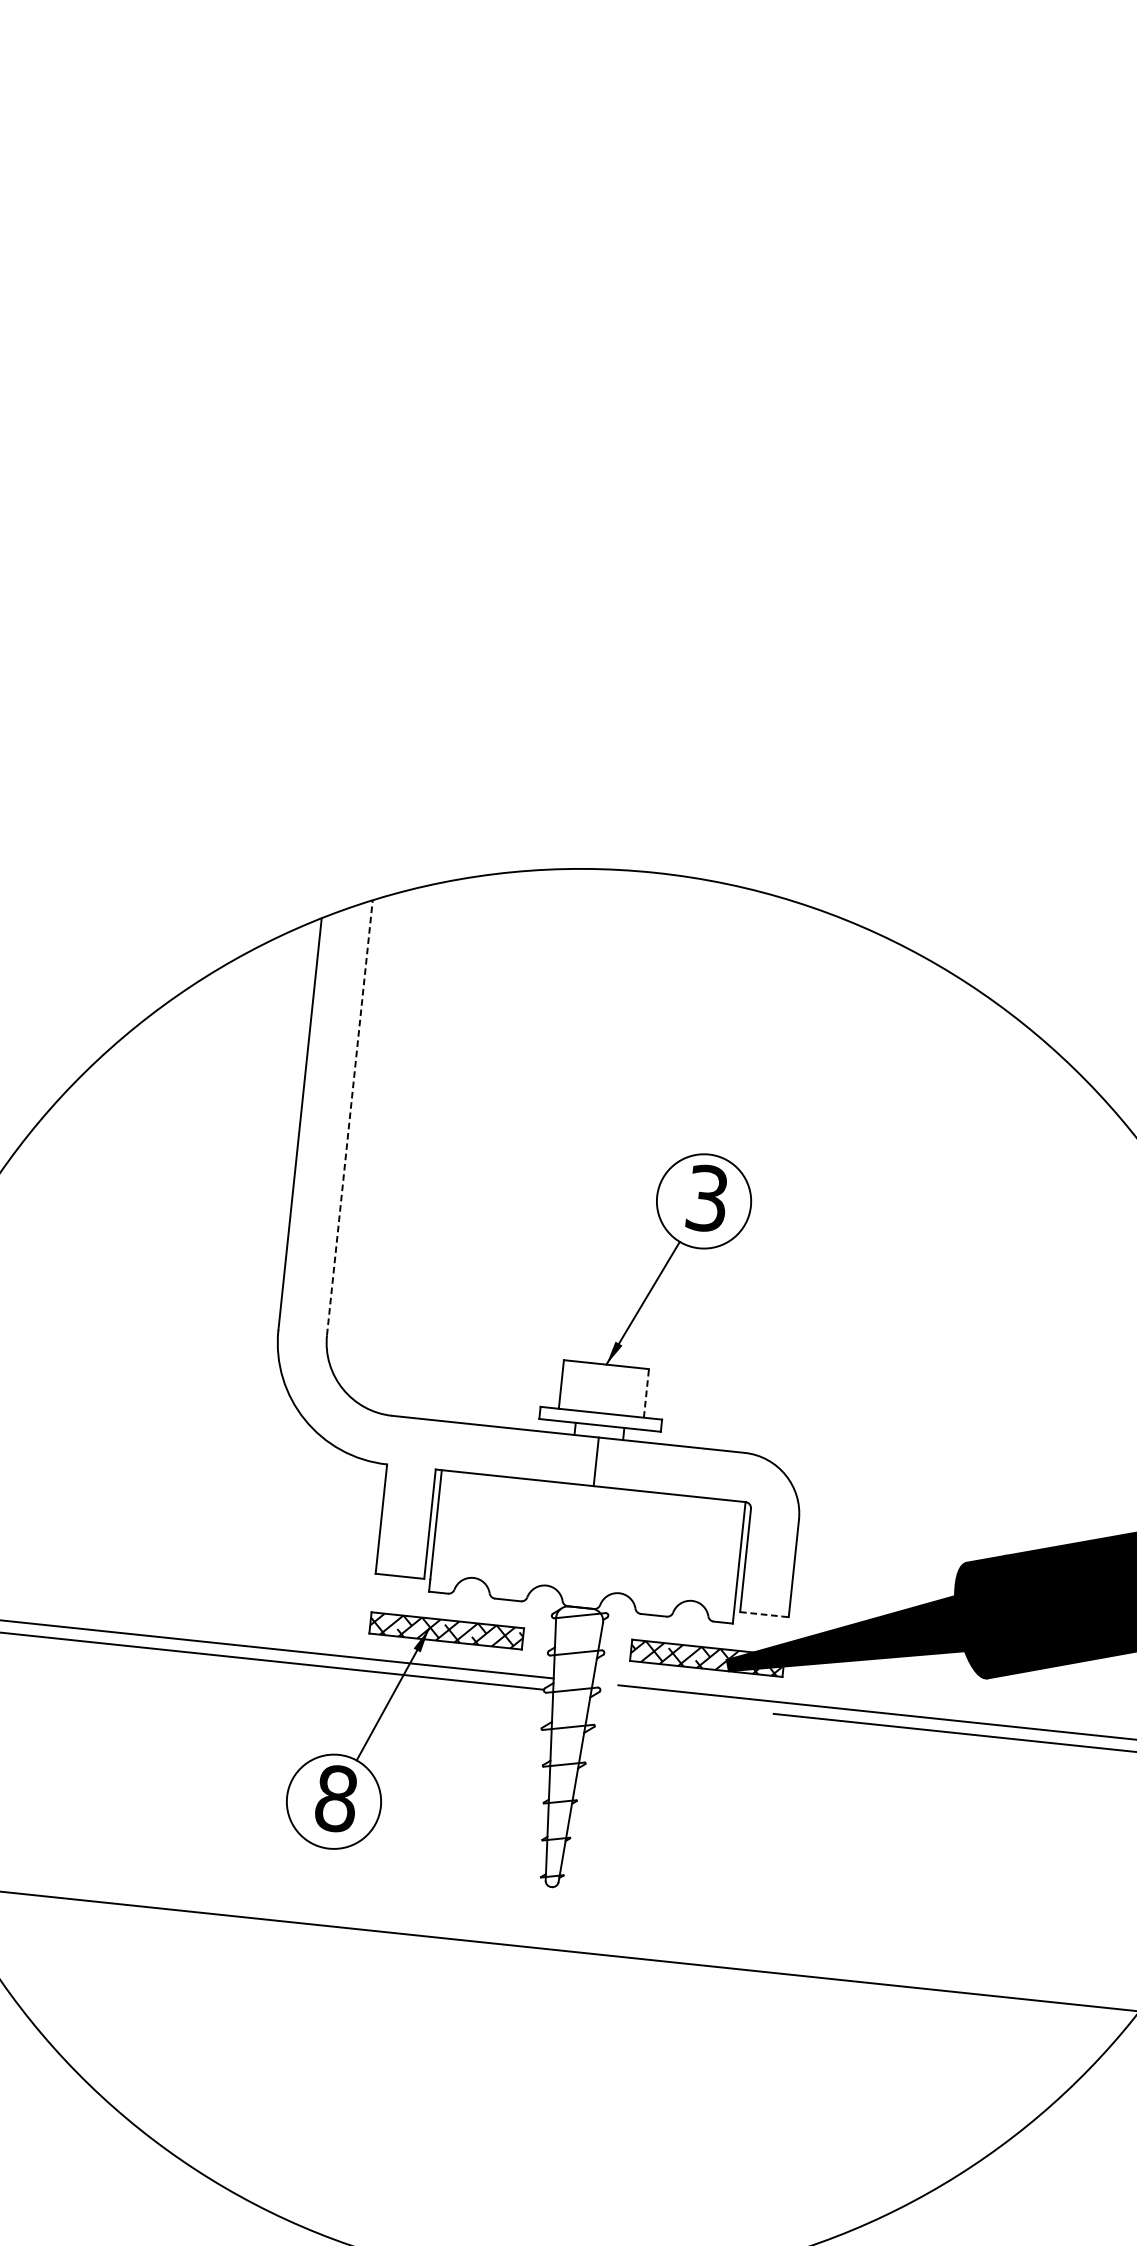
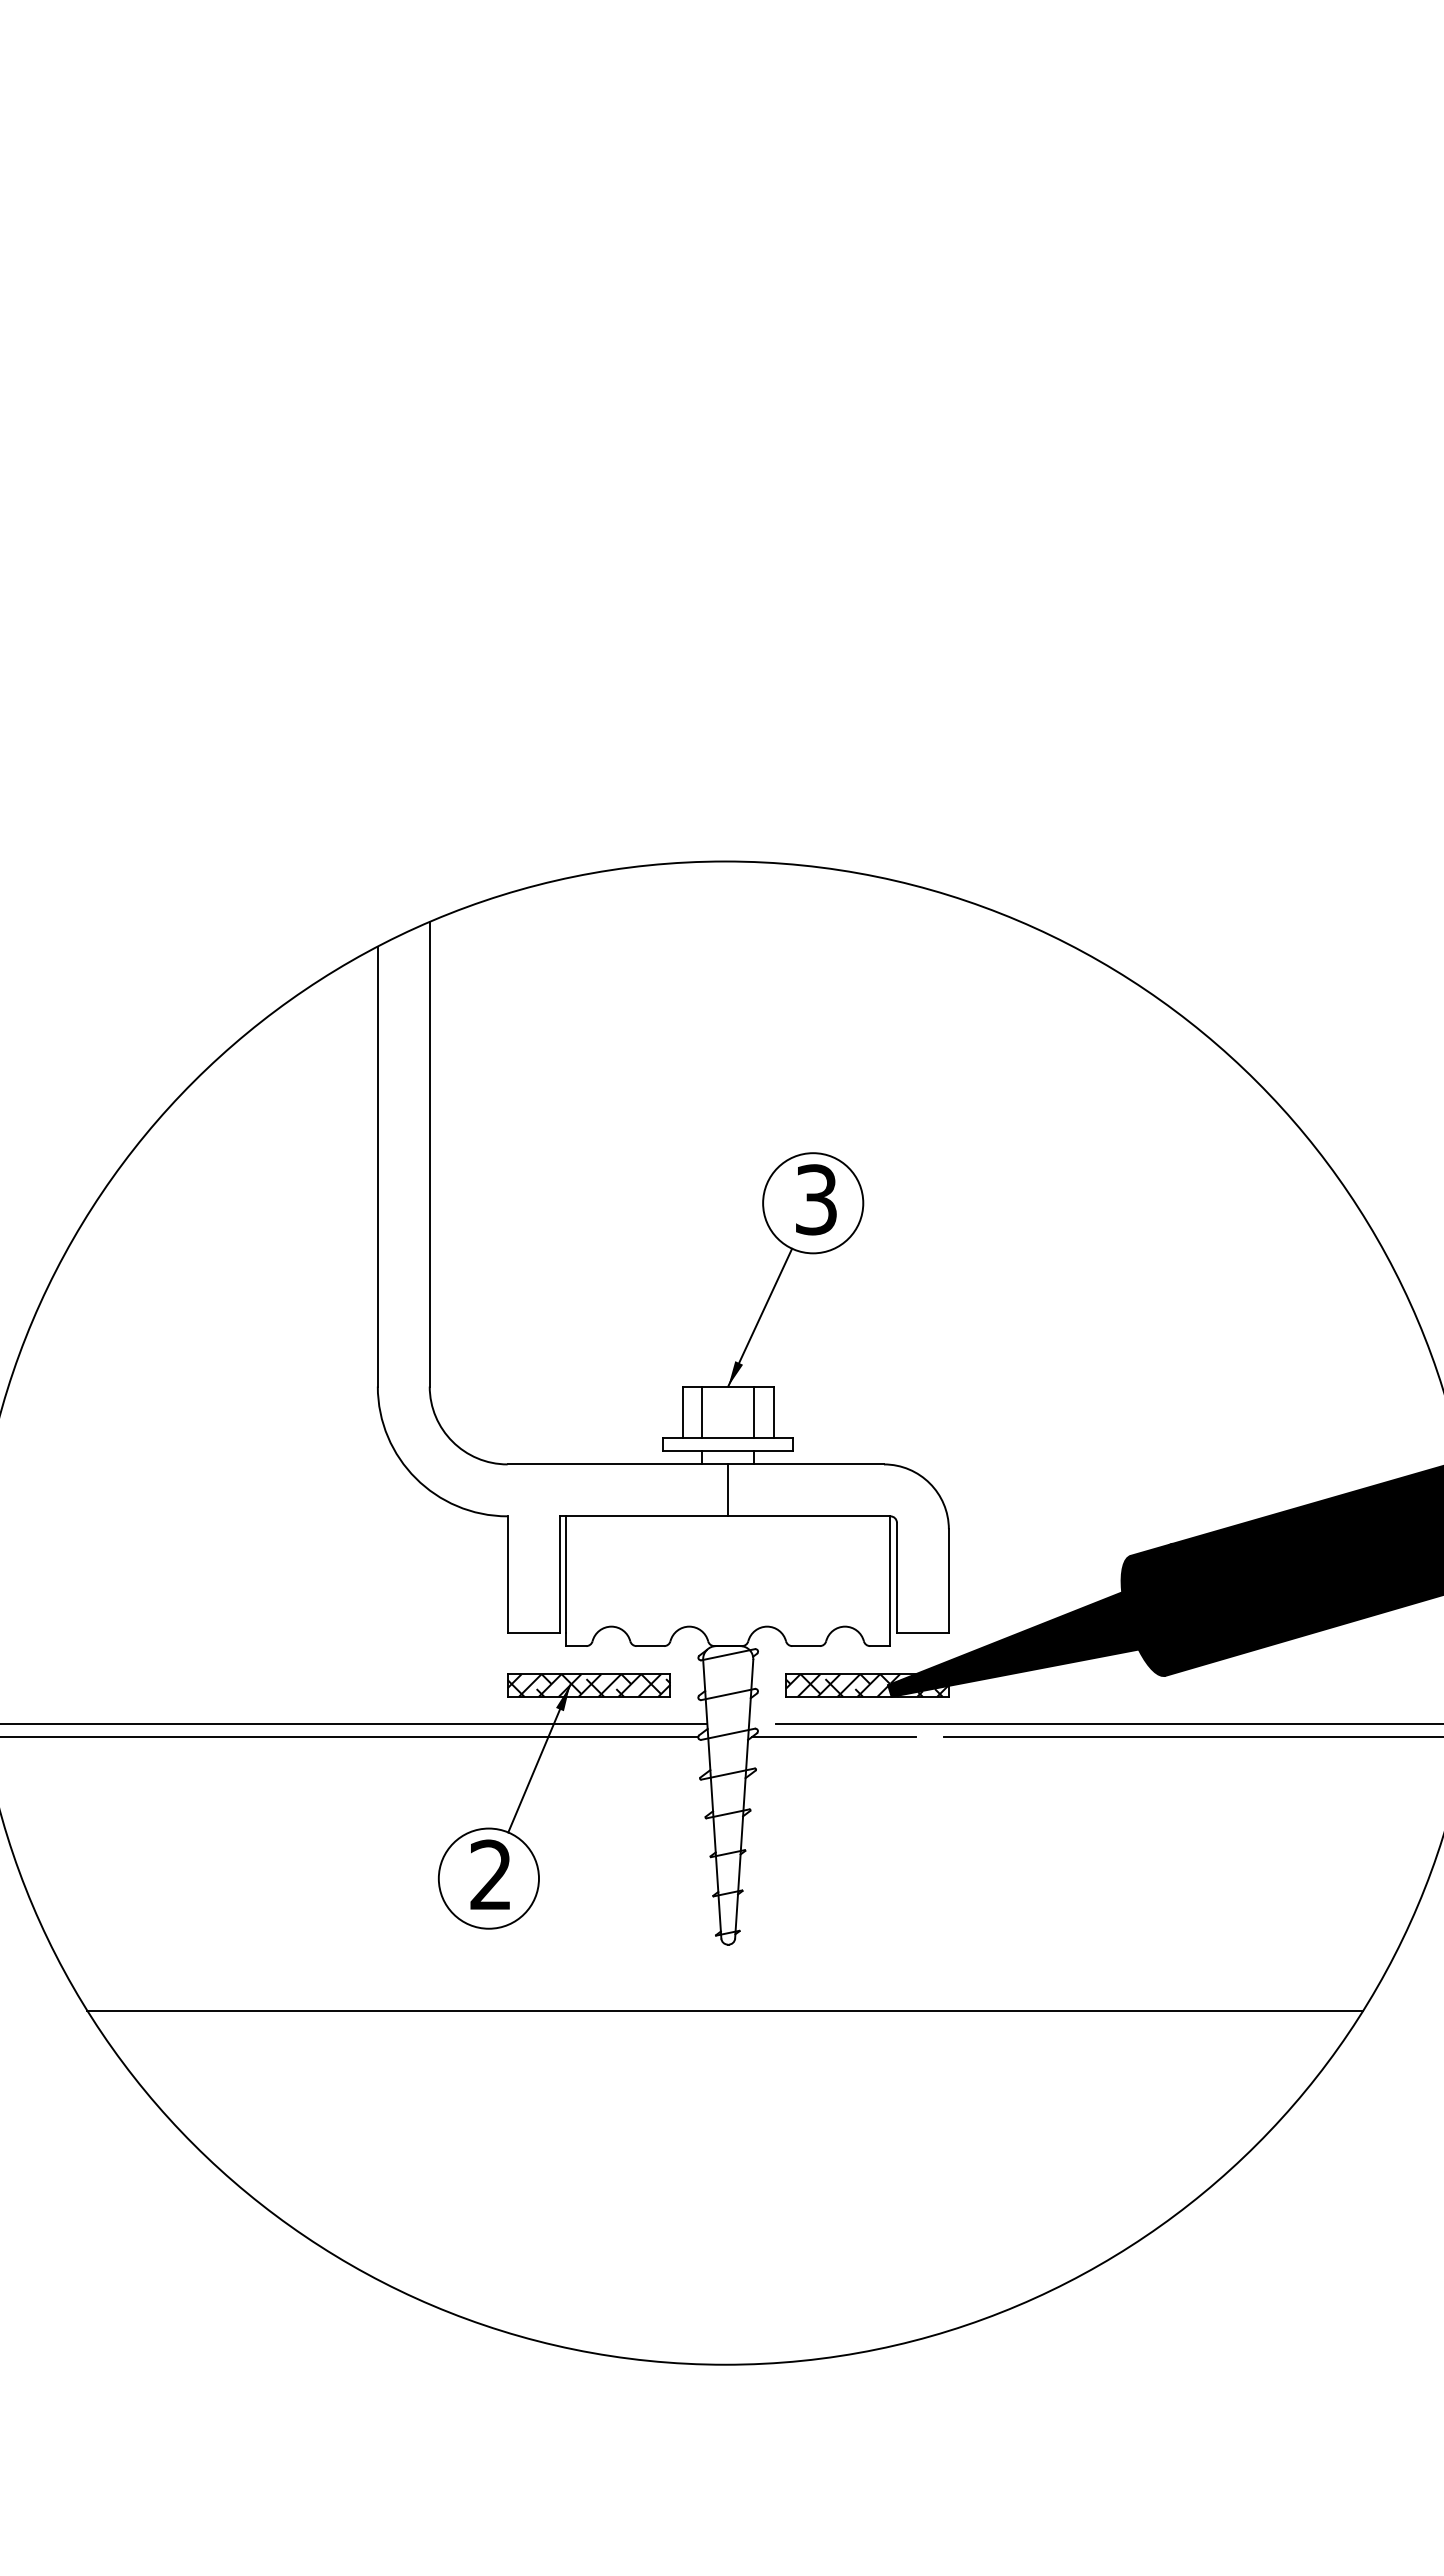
line: (349, 1117) -> (429, 1153), dashed -> solid
line: (579, 1386) -> (702, 1412), added
line: (628, 1391) -> (754, 1412), added
line: (646, 1393) -> (773, 1412), dashed -> solid
line: (764, 1614) -> (922, 1633), dashed -> solid
line: (671, 1702) -> (834, 1736), added
text: (336, 1798) -> (491, 1874), 8 -> 2

